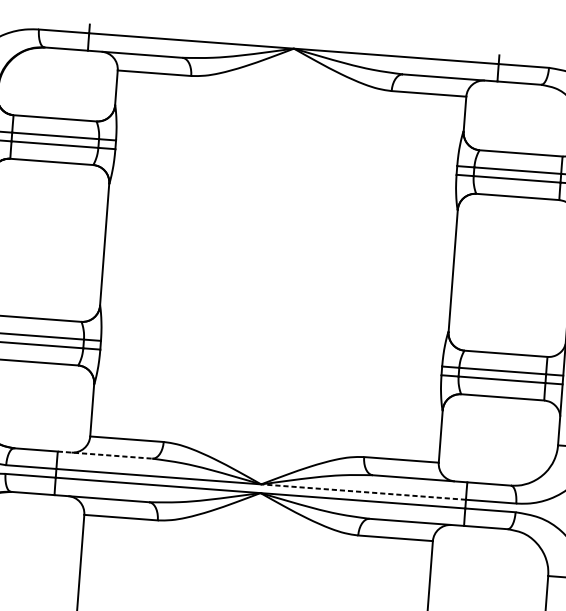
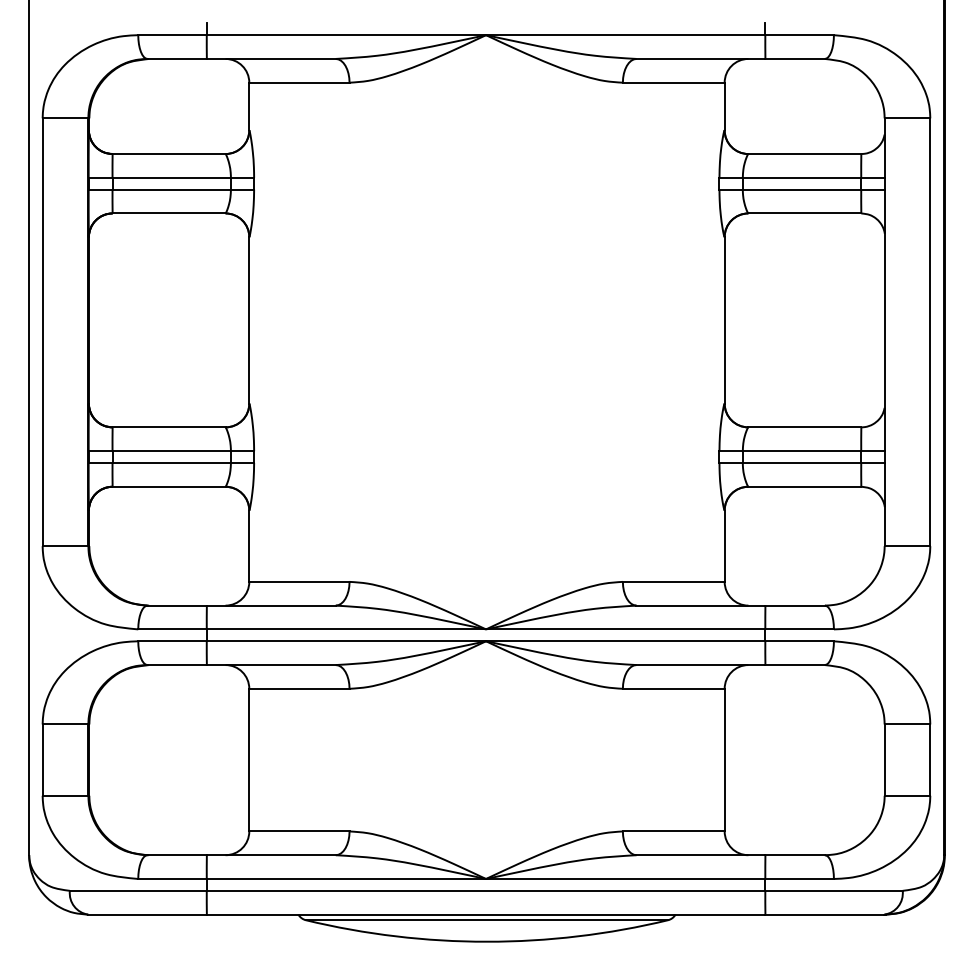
line: (105, 455) -> (271, 605), dashed -> solid
line: (363, 492) -> (625, 629), dashed -> solid

